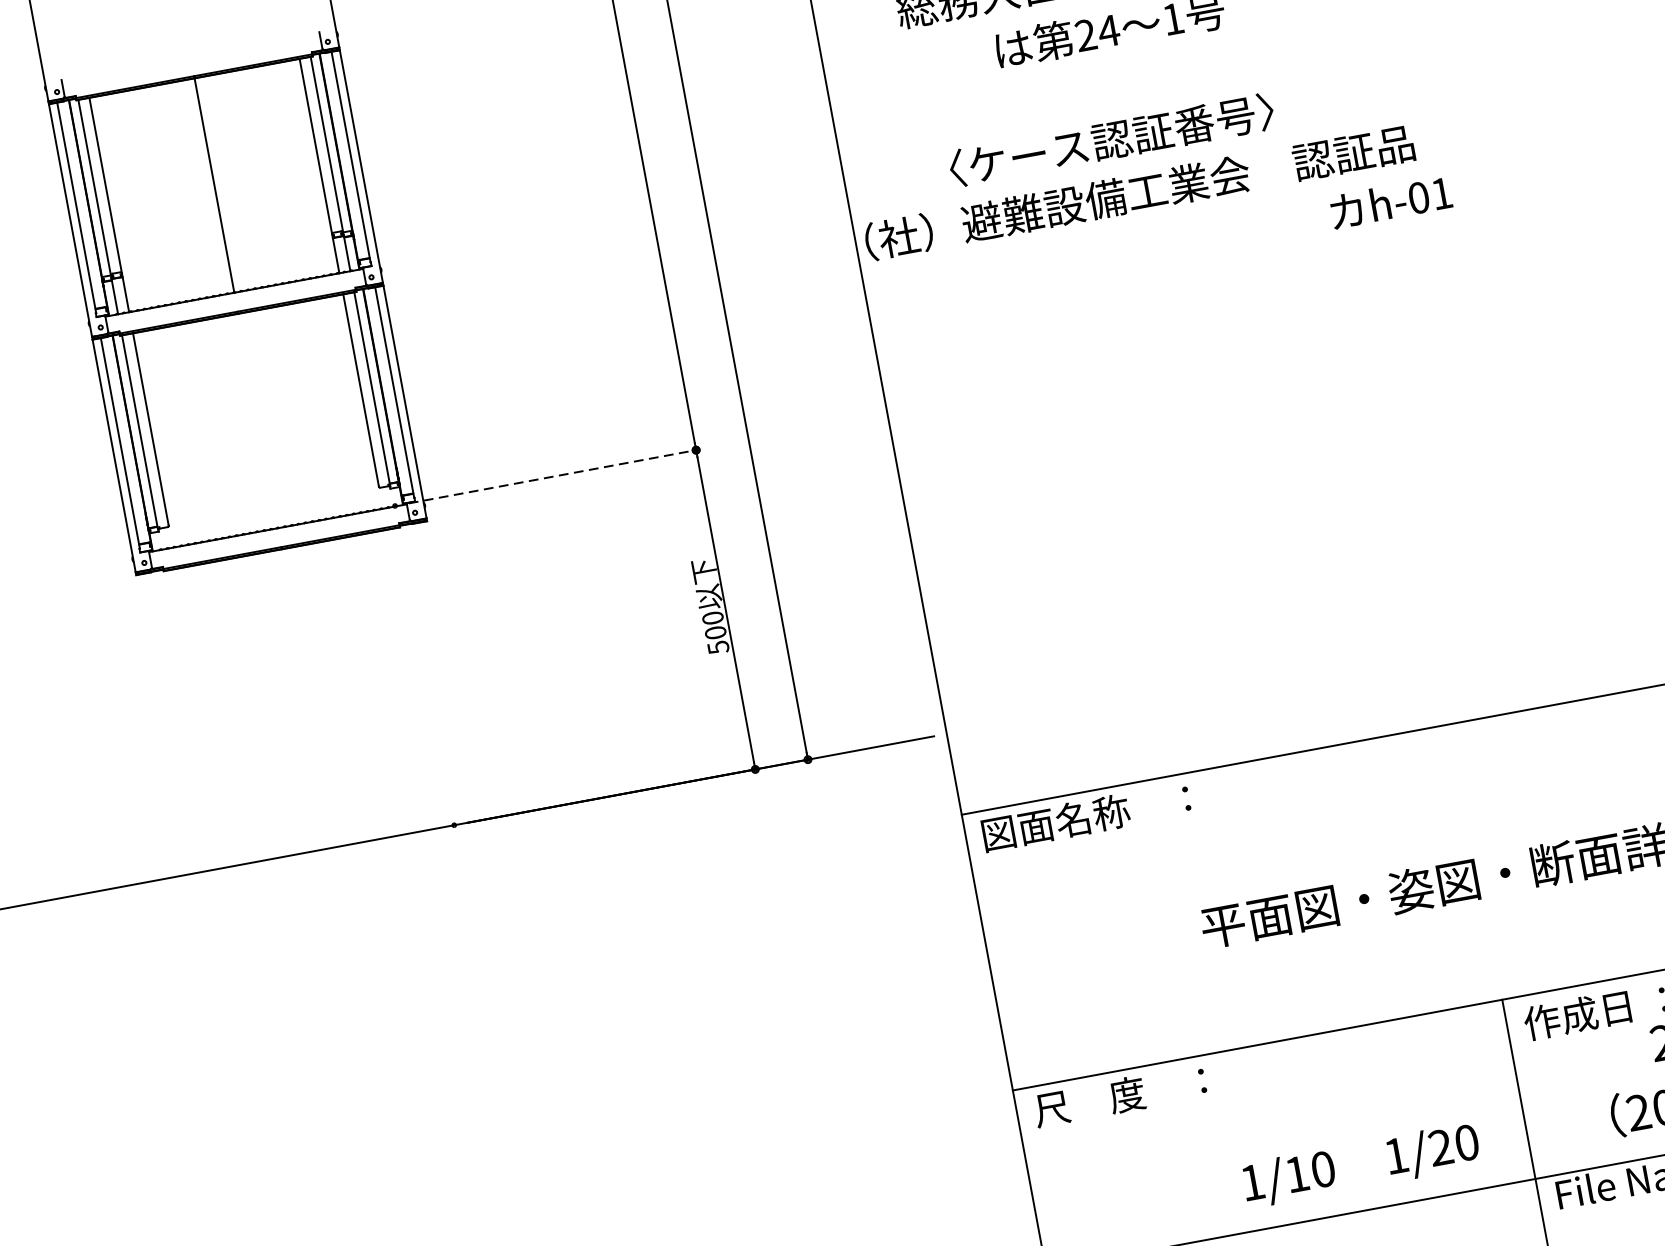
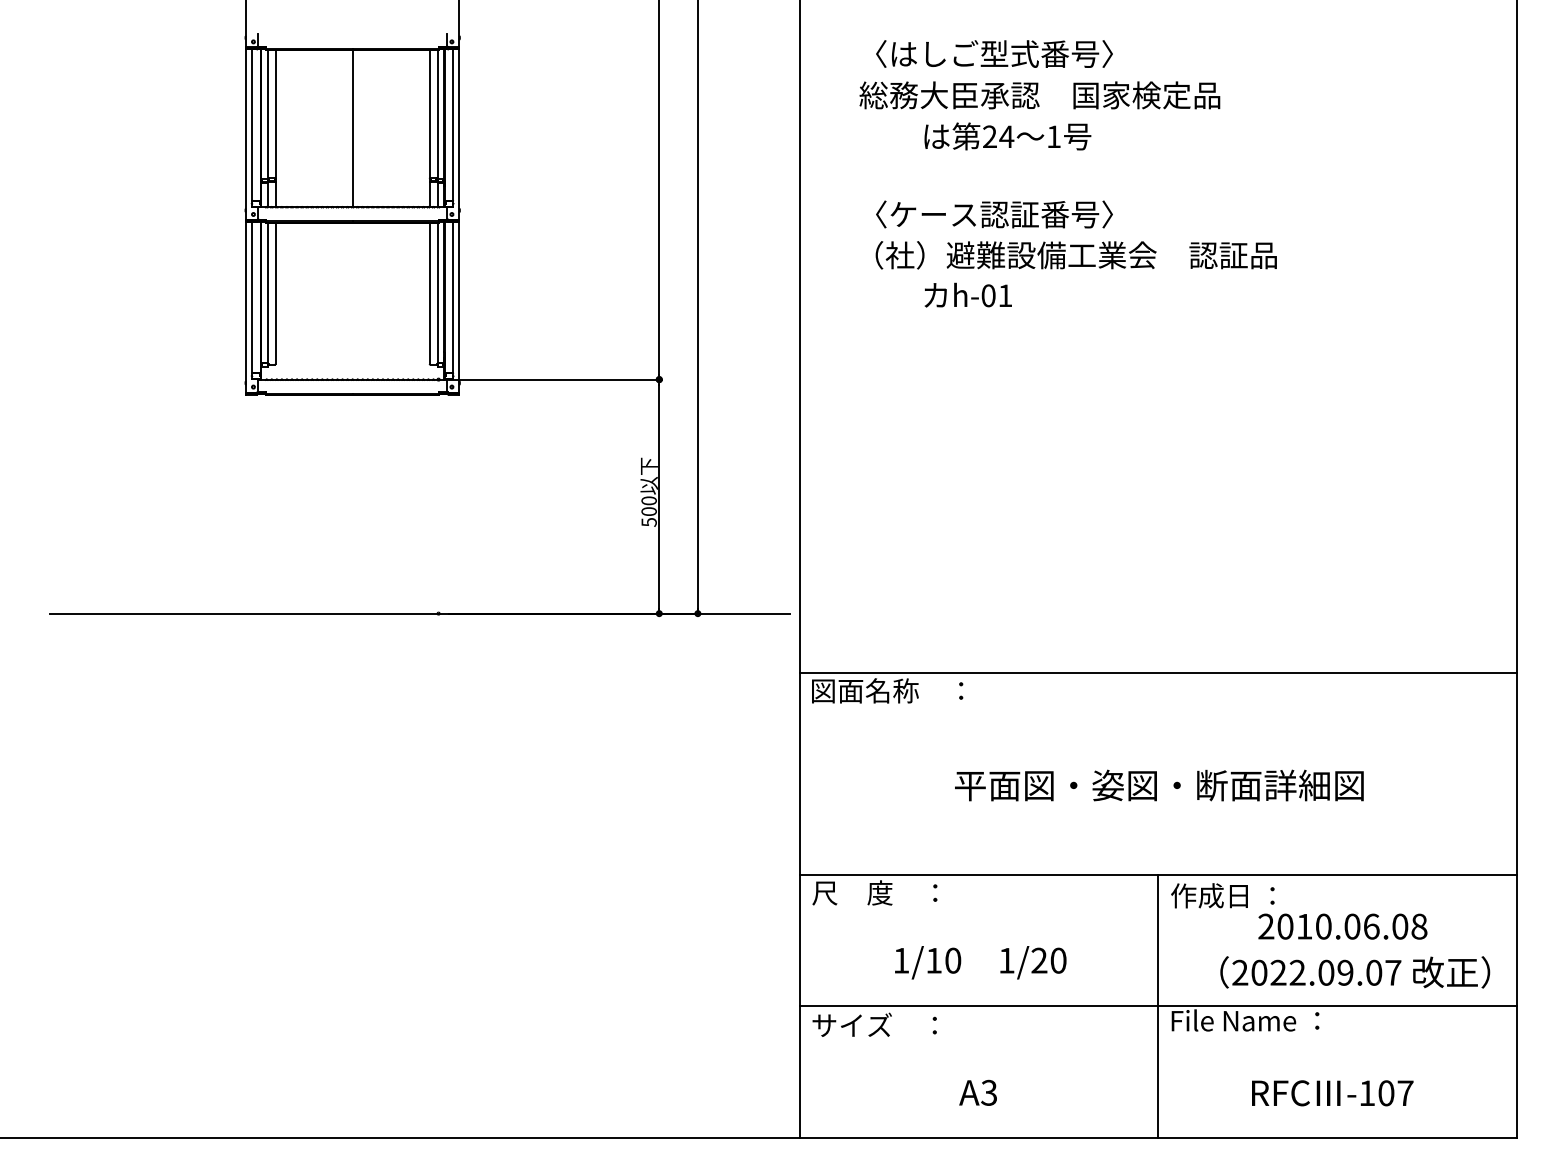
text: (1138, 193) -> (1075, 255), moved
text: (1389, 201) -> (967, 294), moved
line: (554, 476) -> (555, 379), dashed -> solid
text: (1360, 1165) -> (980, 962), moved

